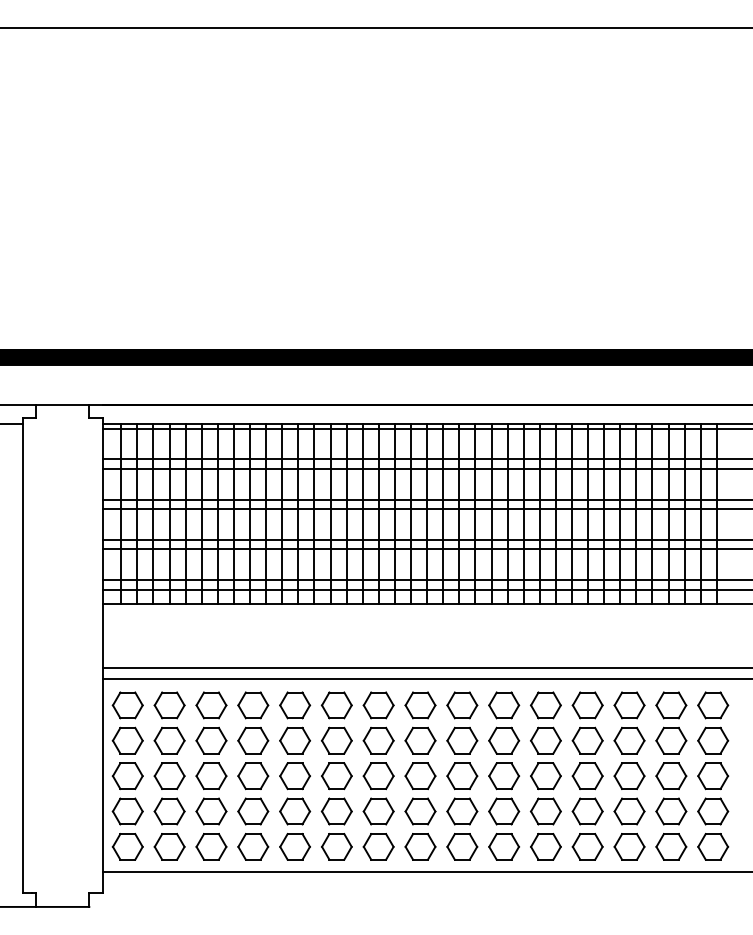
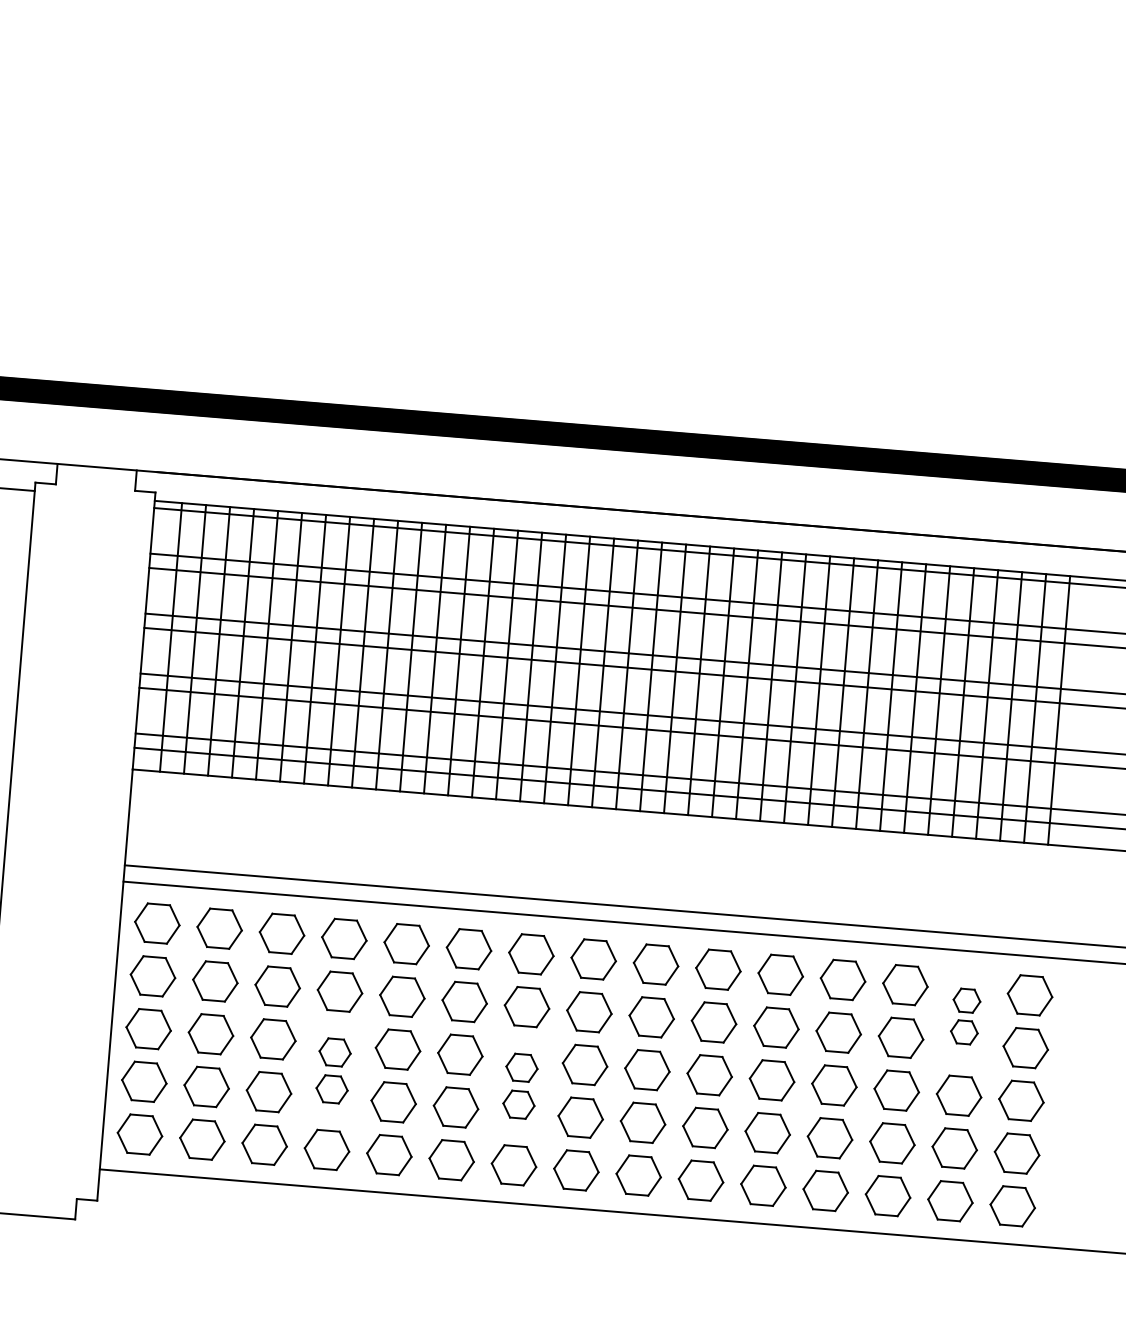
part: (671, 722) -> (965, 1015), size x0.6
part: (253, 793) -> (333, 1070), size x0.7
part: (378, 793) -> (520, 1085), size x0.7

